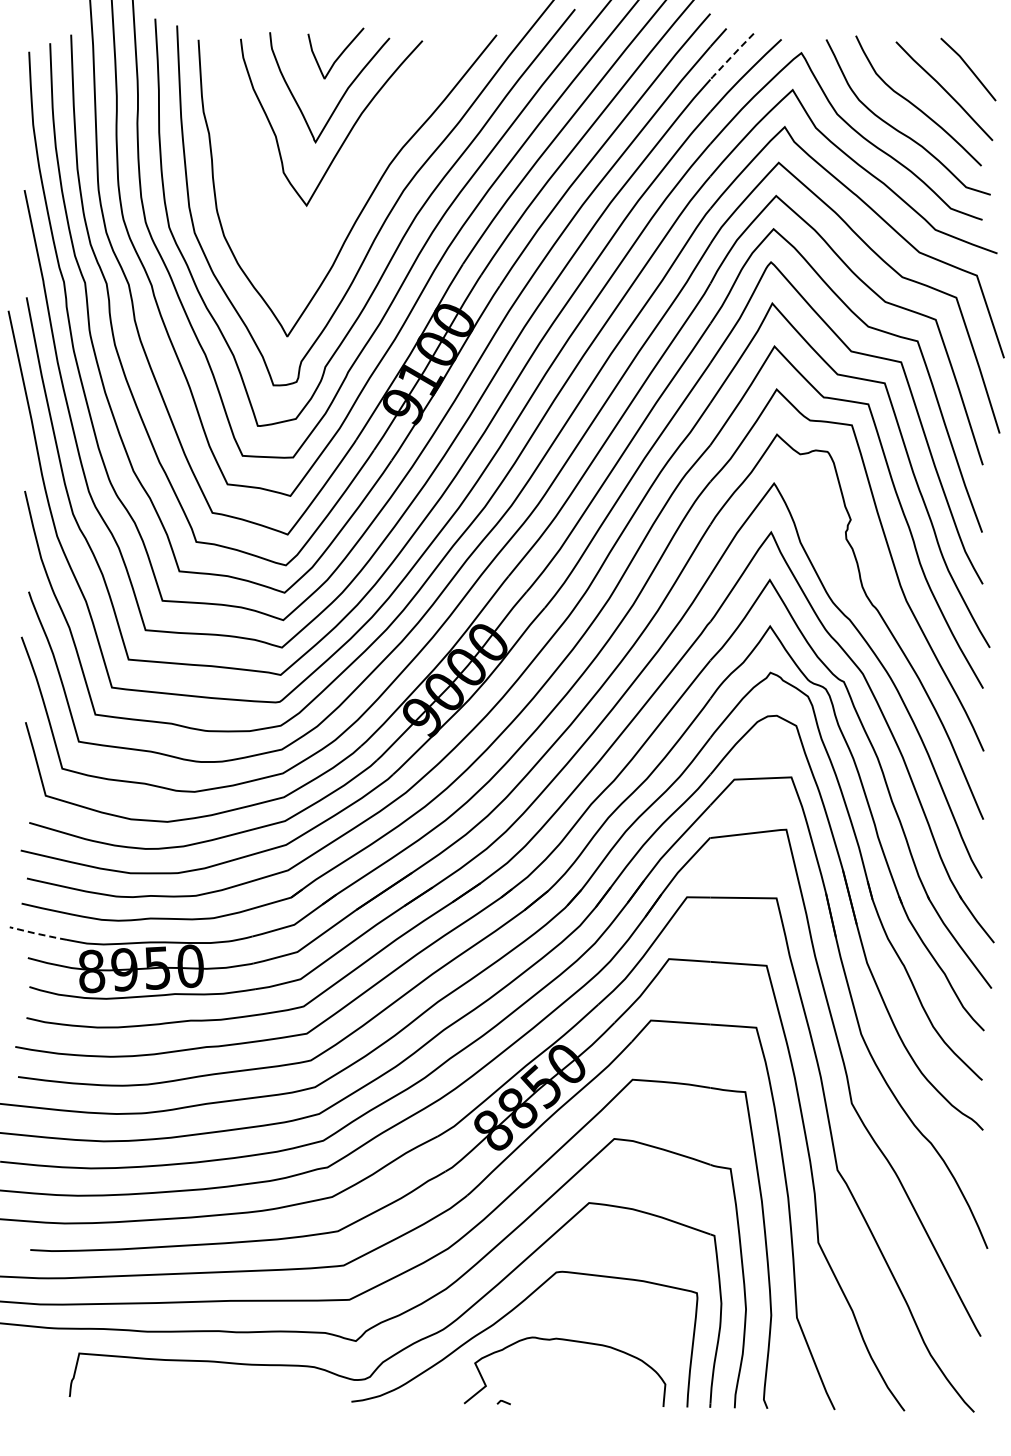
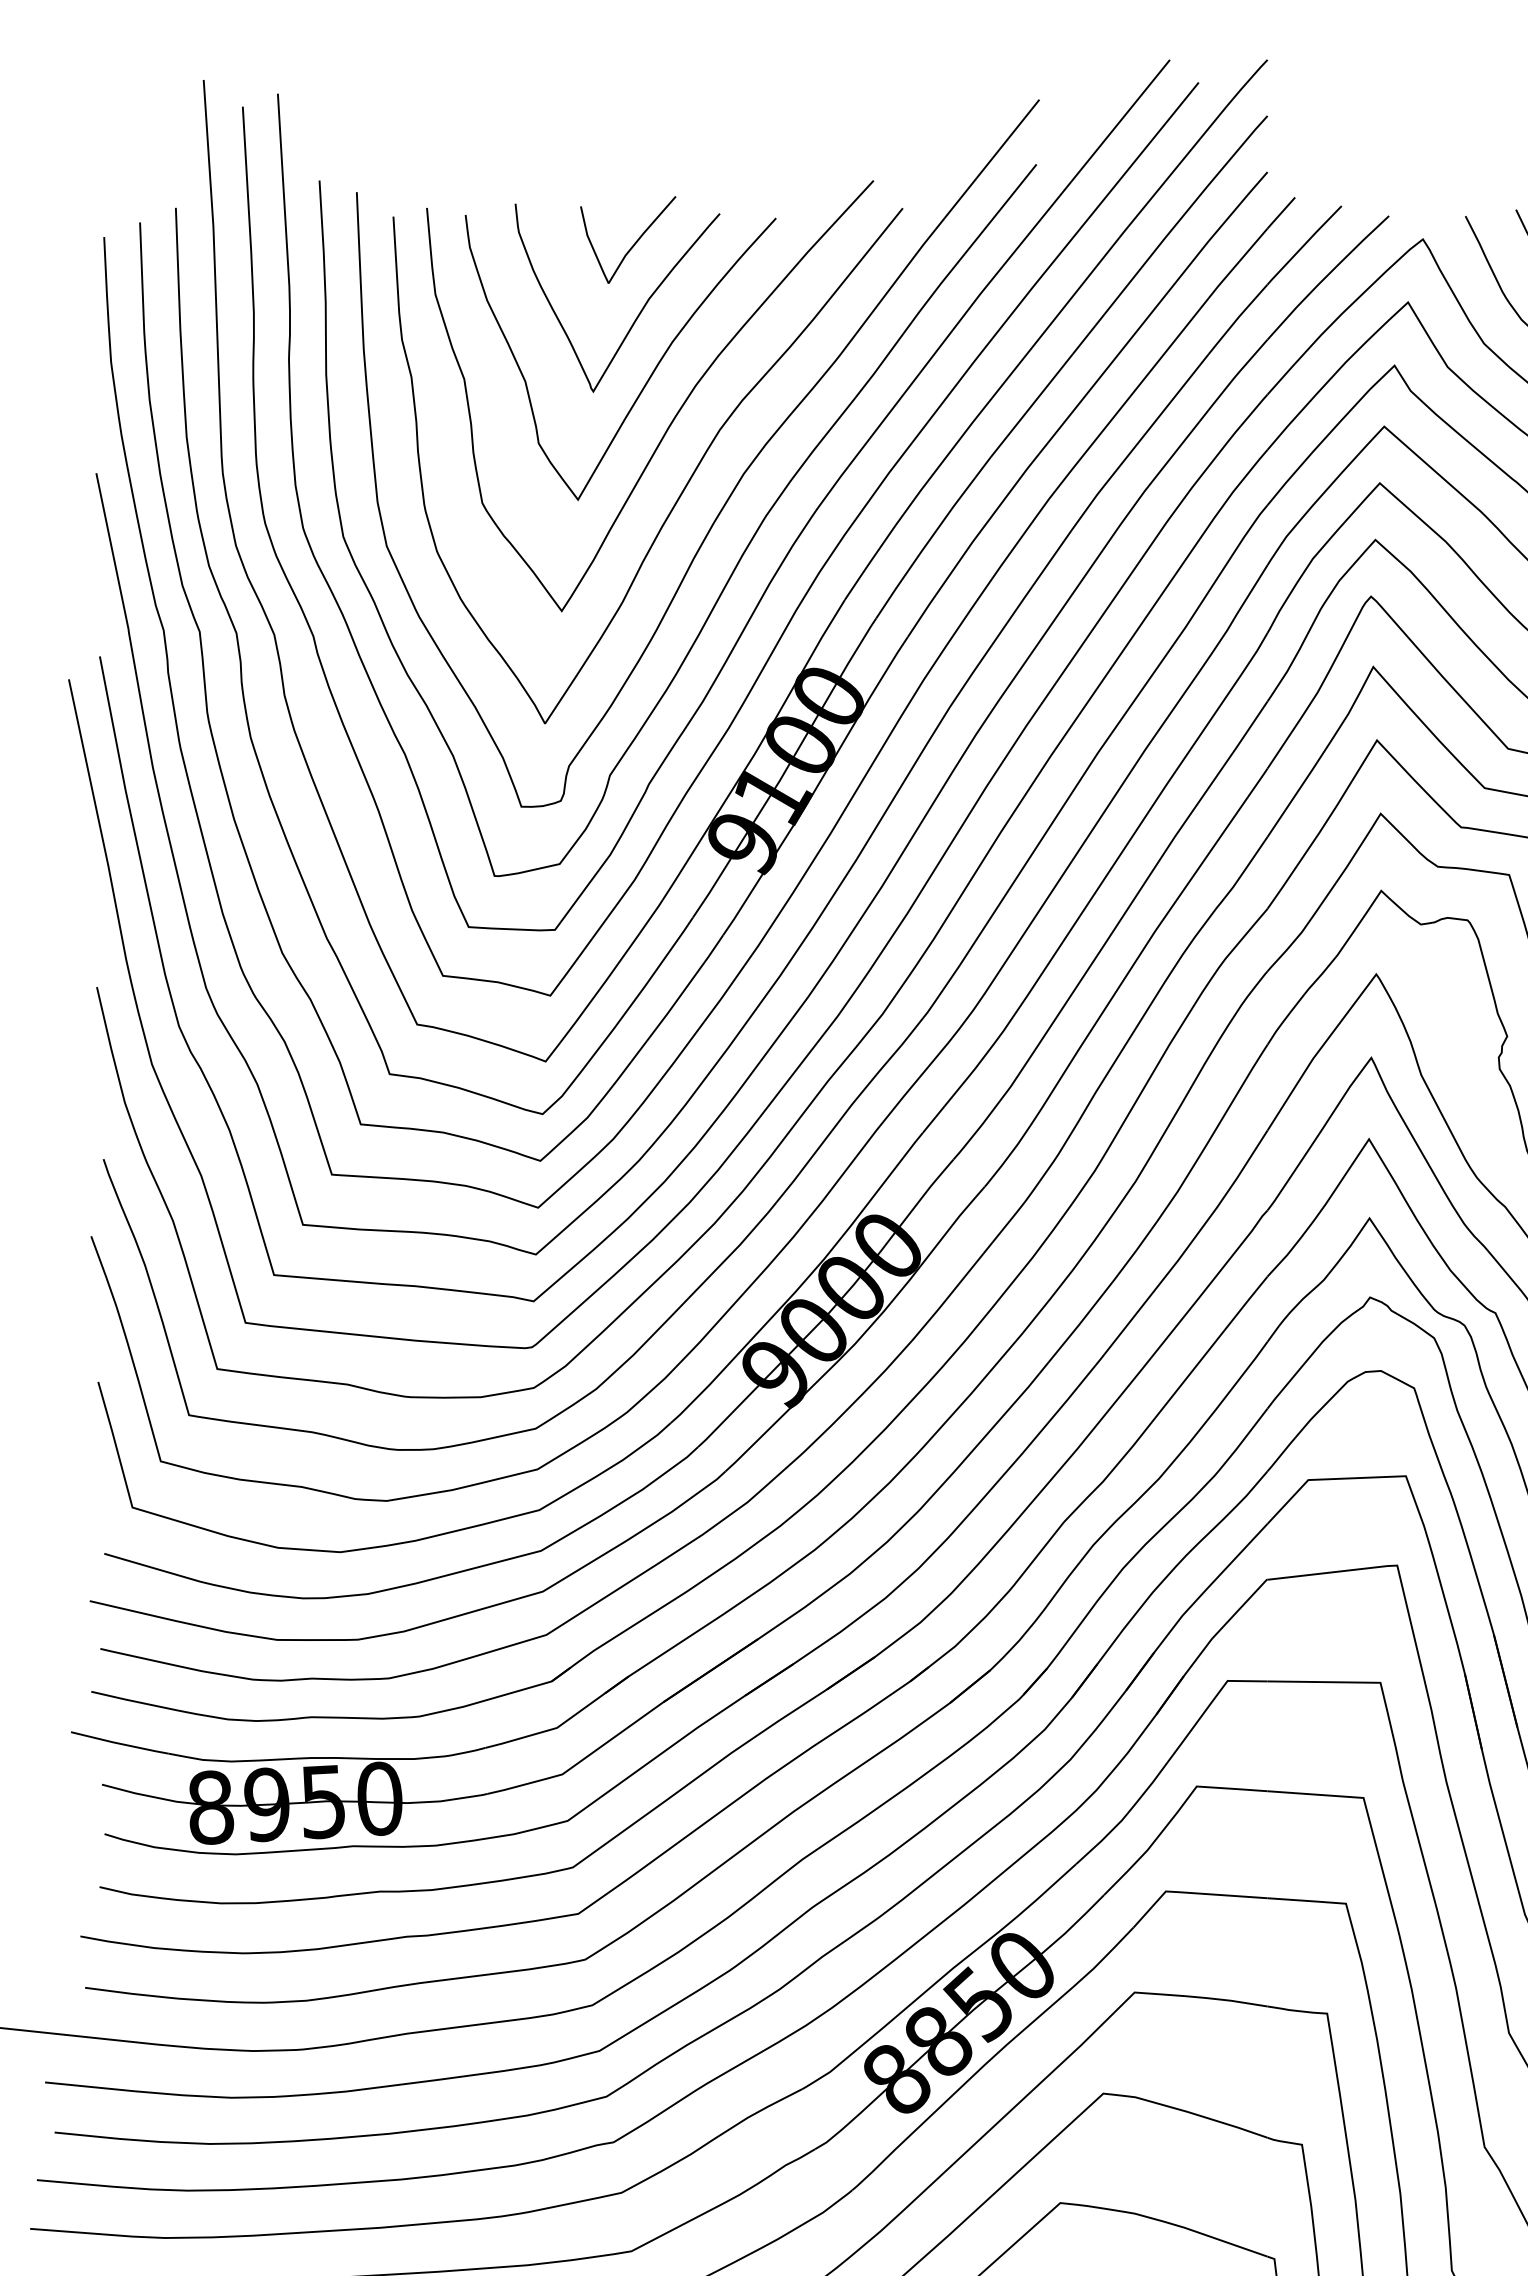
line: (731, 56) -> (1303, 245), dashed -> solid
curve: (362, 156) -> (673, 415), added
line: (38, 934) -> (120, 1744), dashed -> solid

